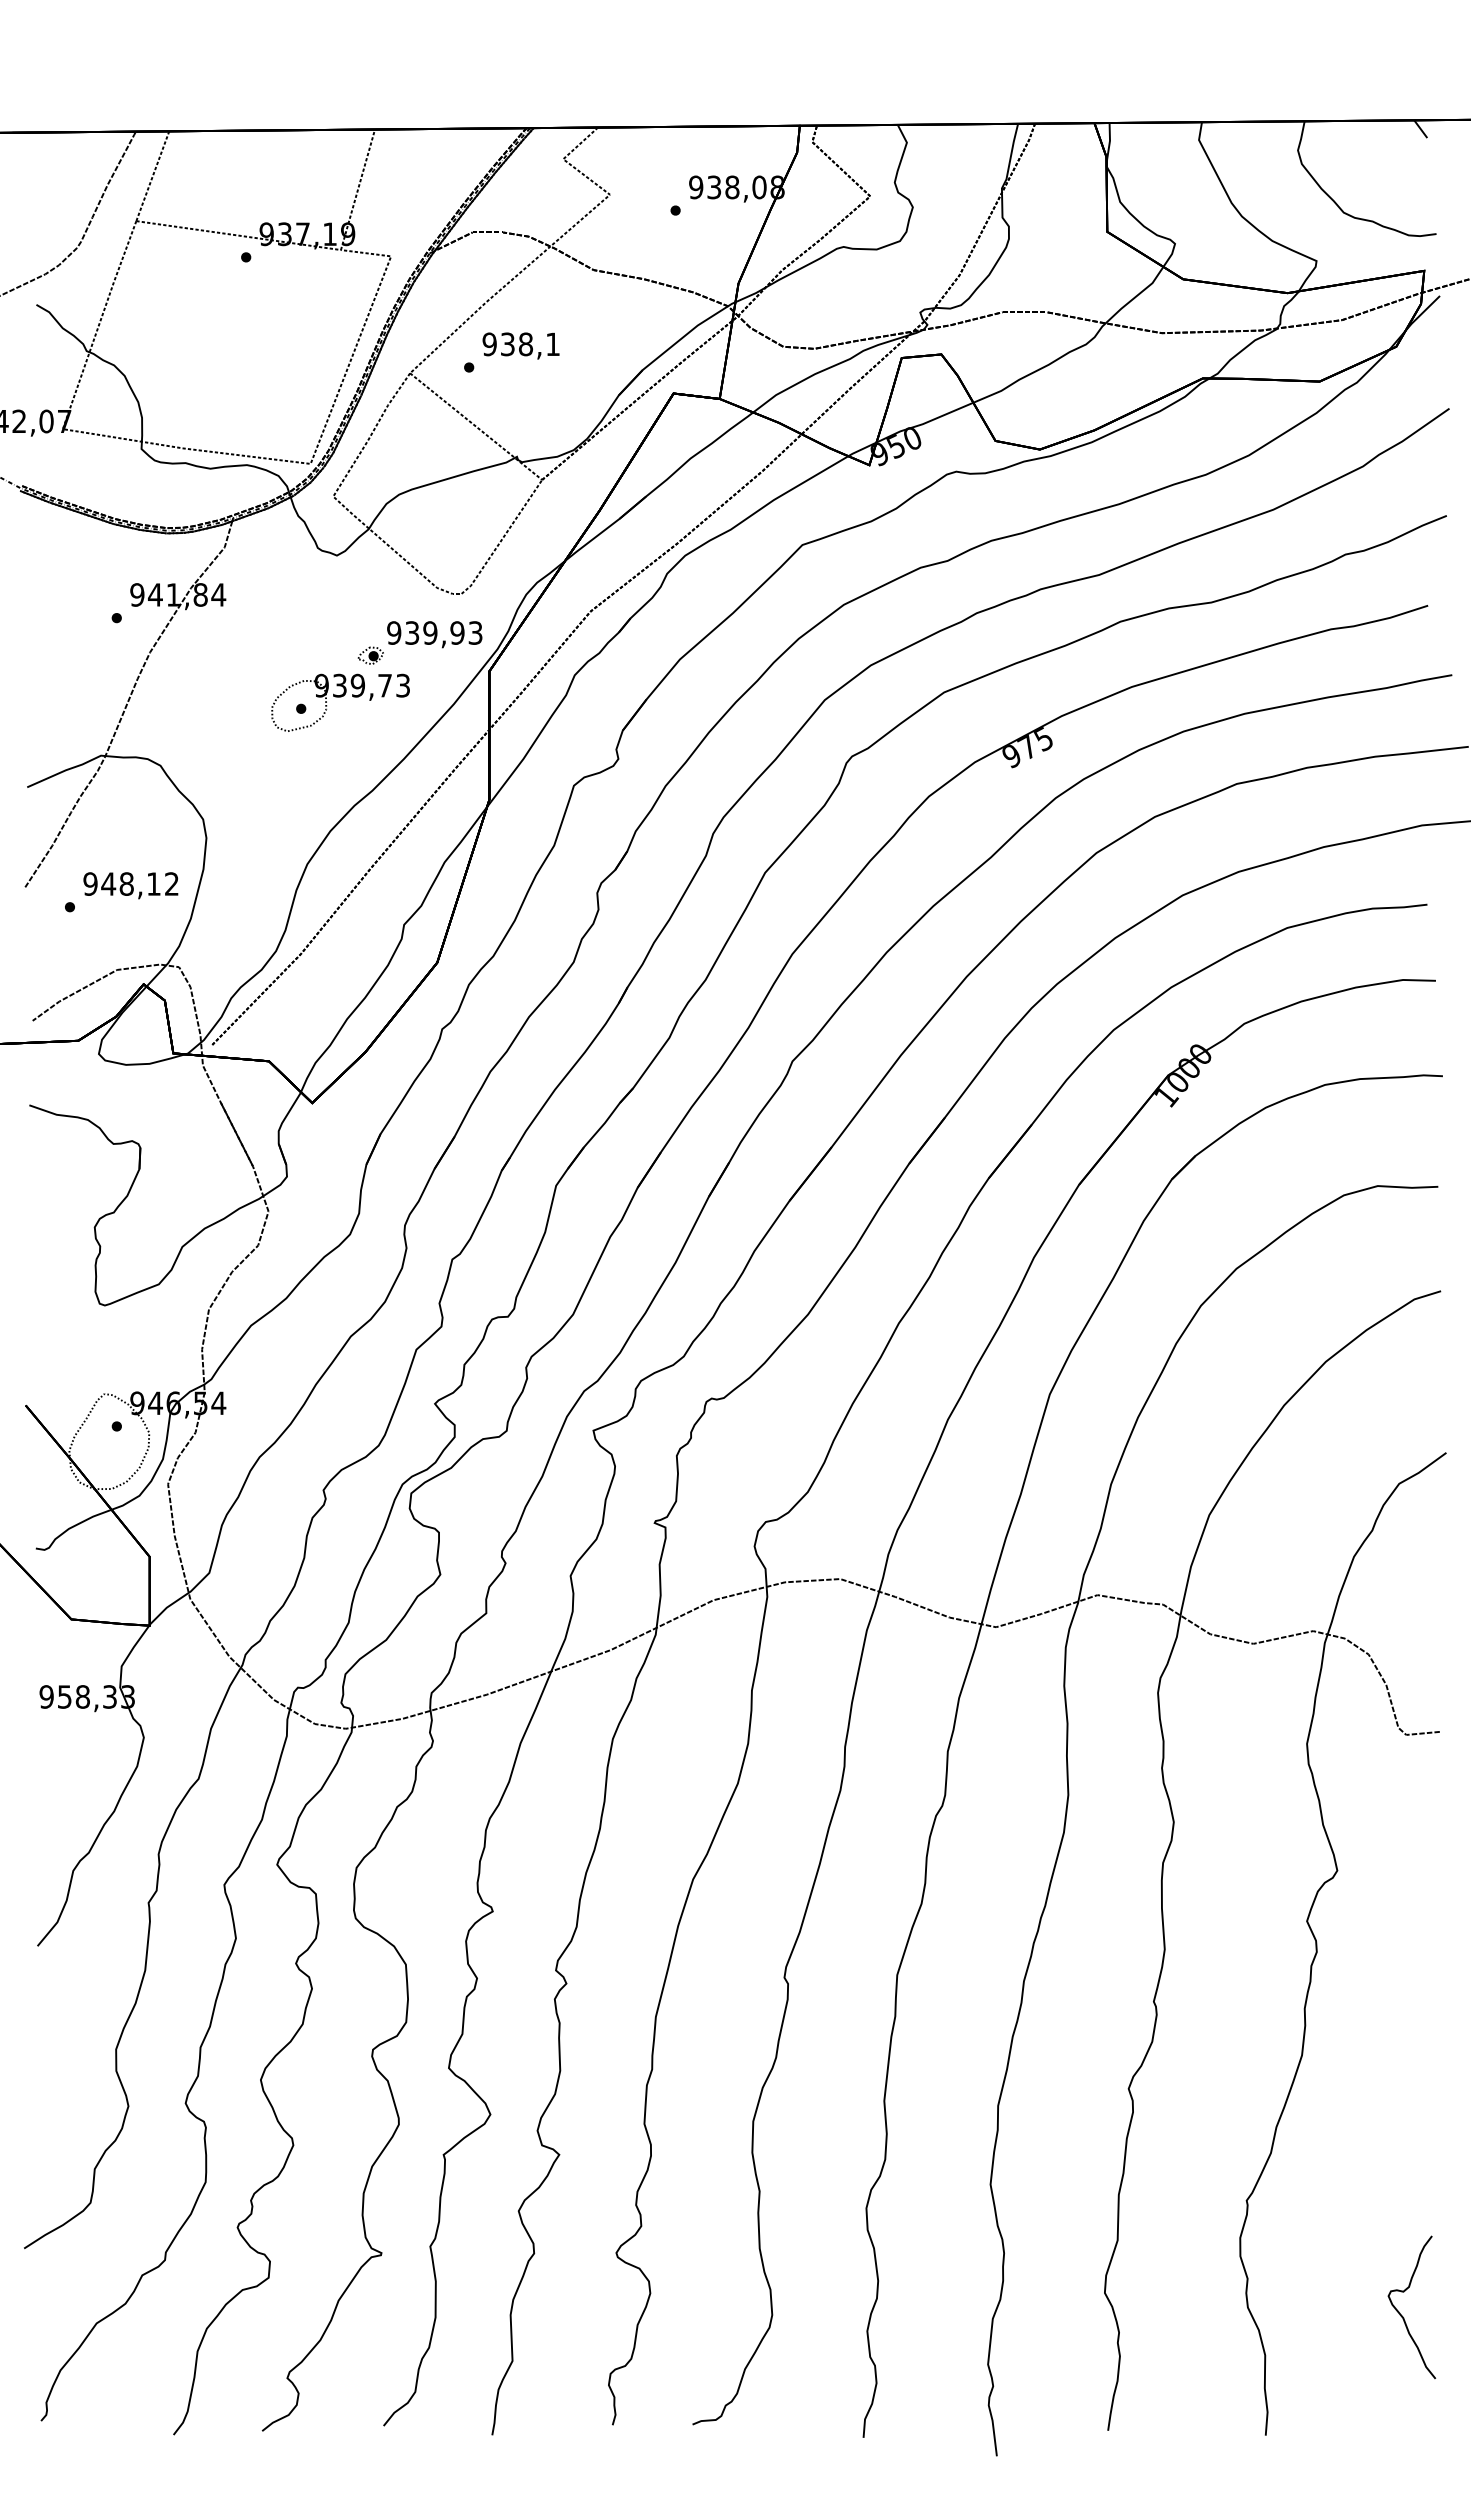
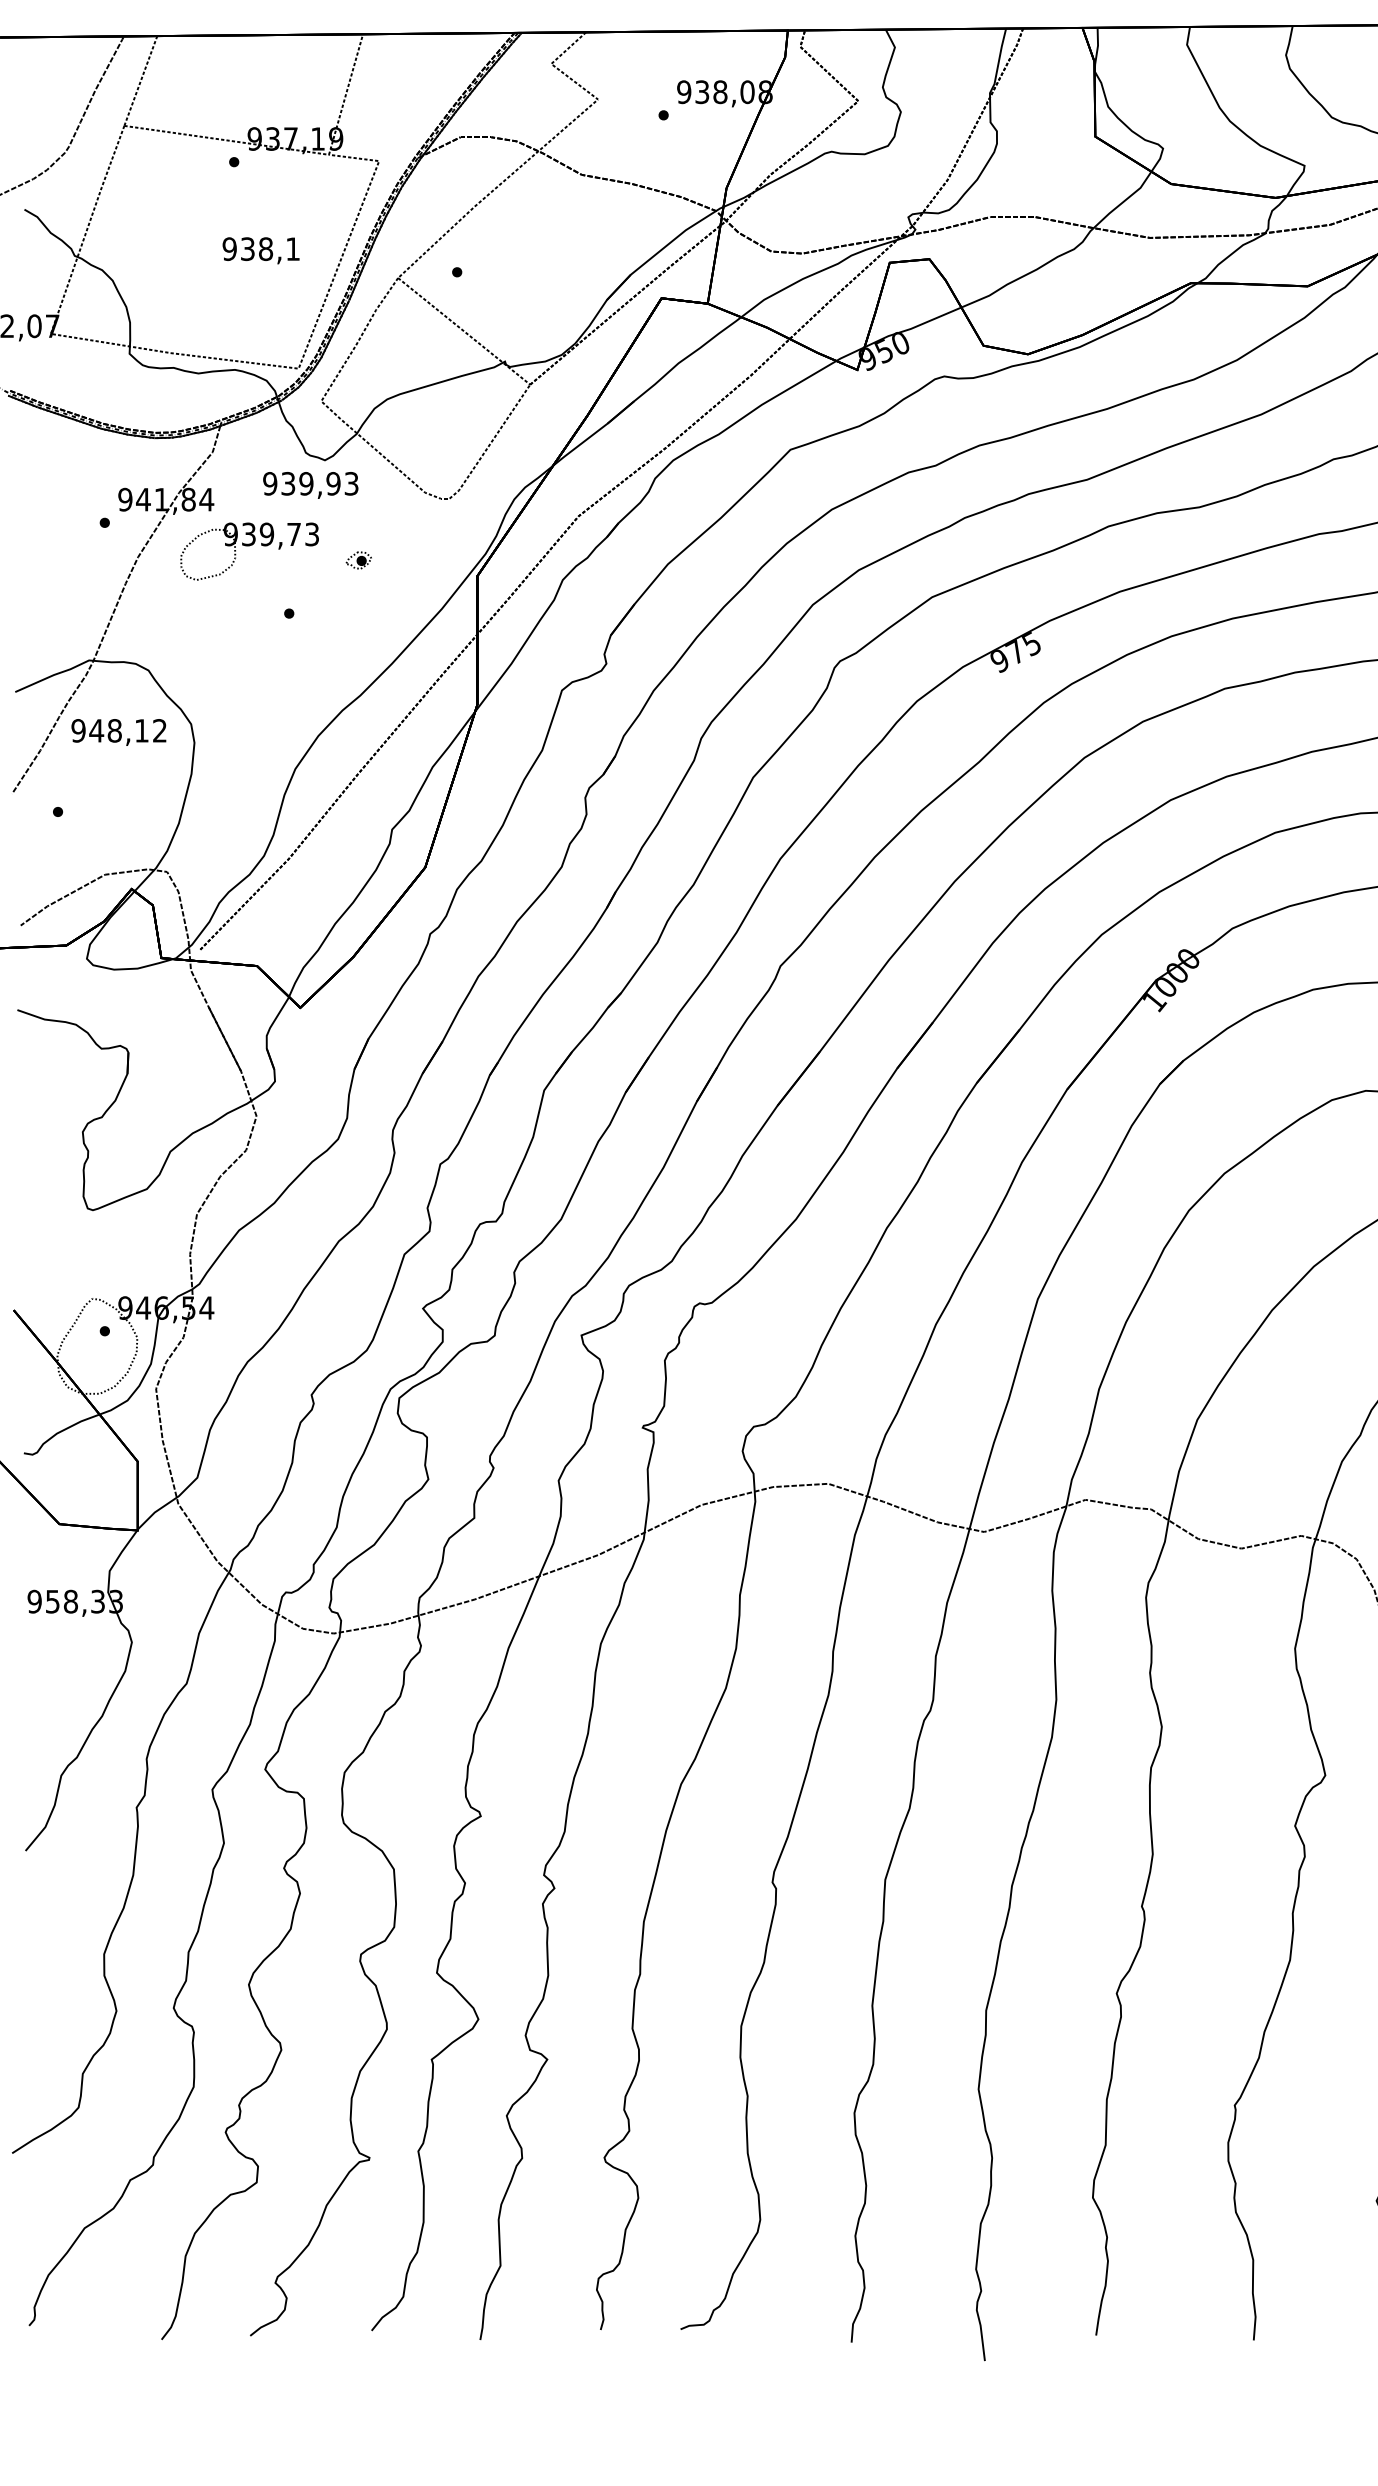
text: (520, 345) -> (260, 250), moved
text: (434, 634) -> (310, 485), moved
part: (340, 702) -> (249, 551), moved
text: (130, 885) -> (118, 732), moved

